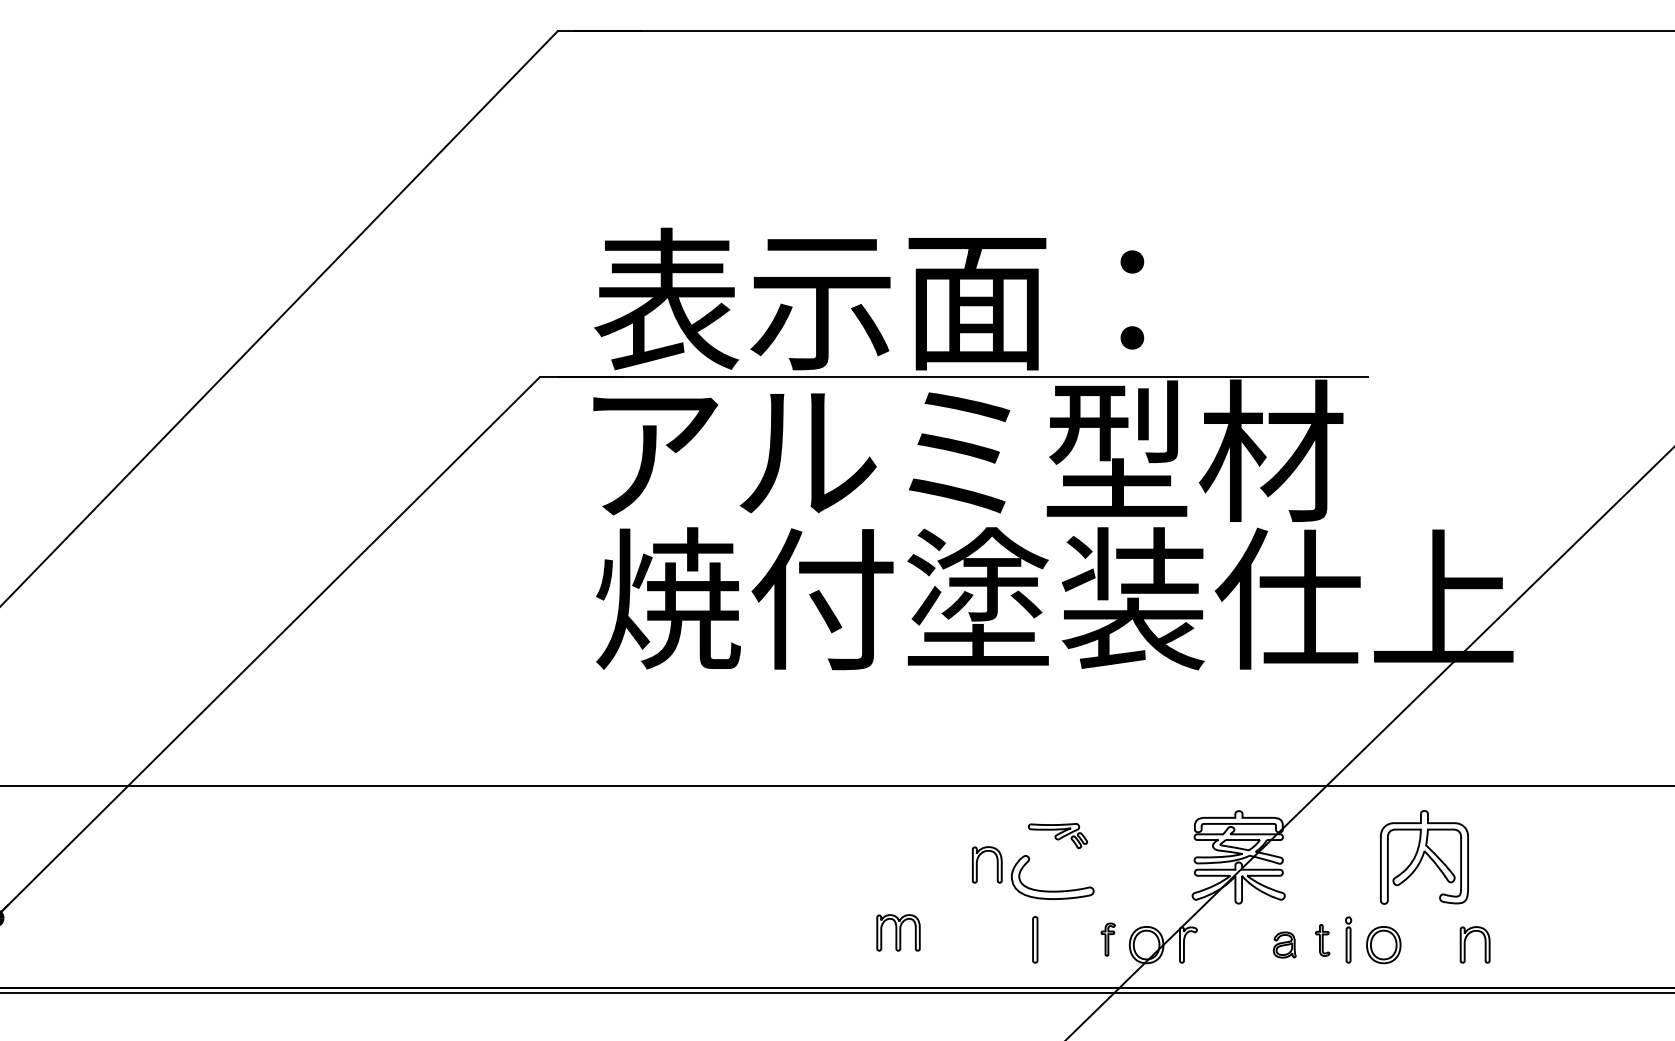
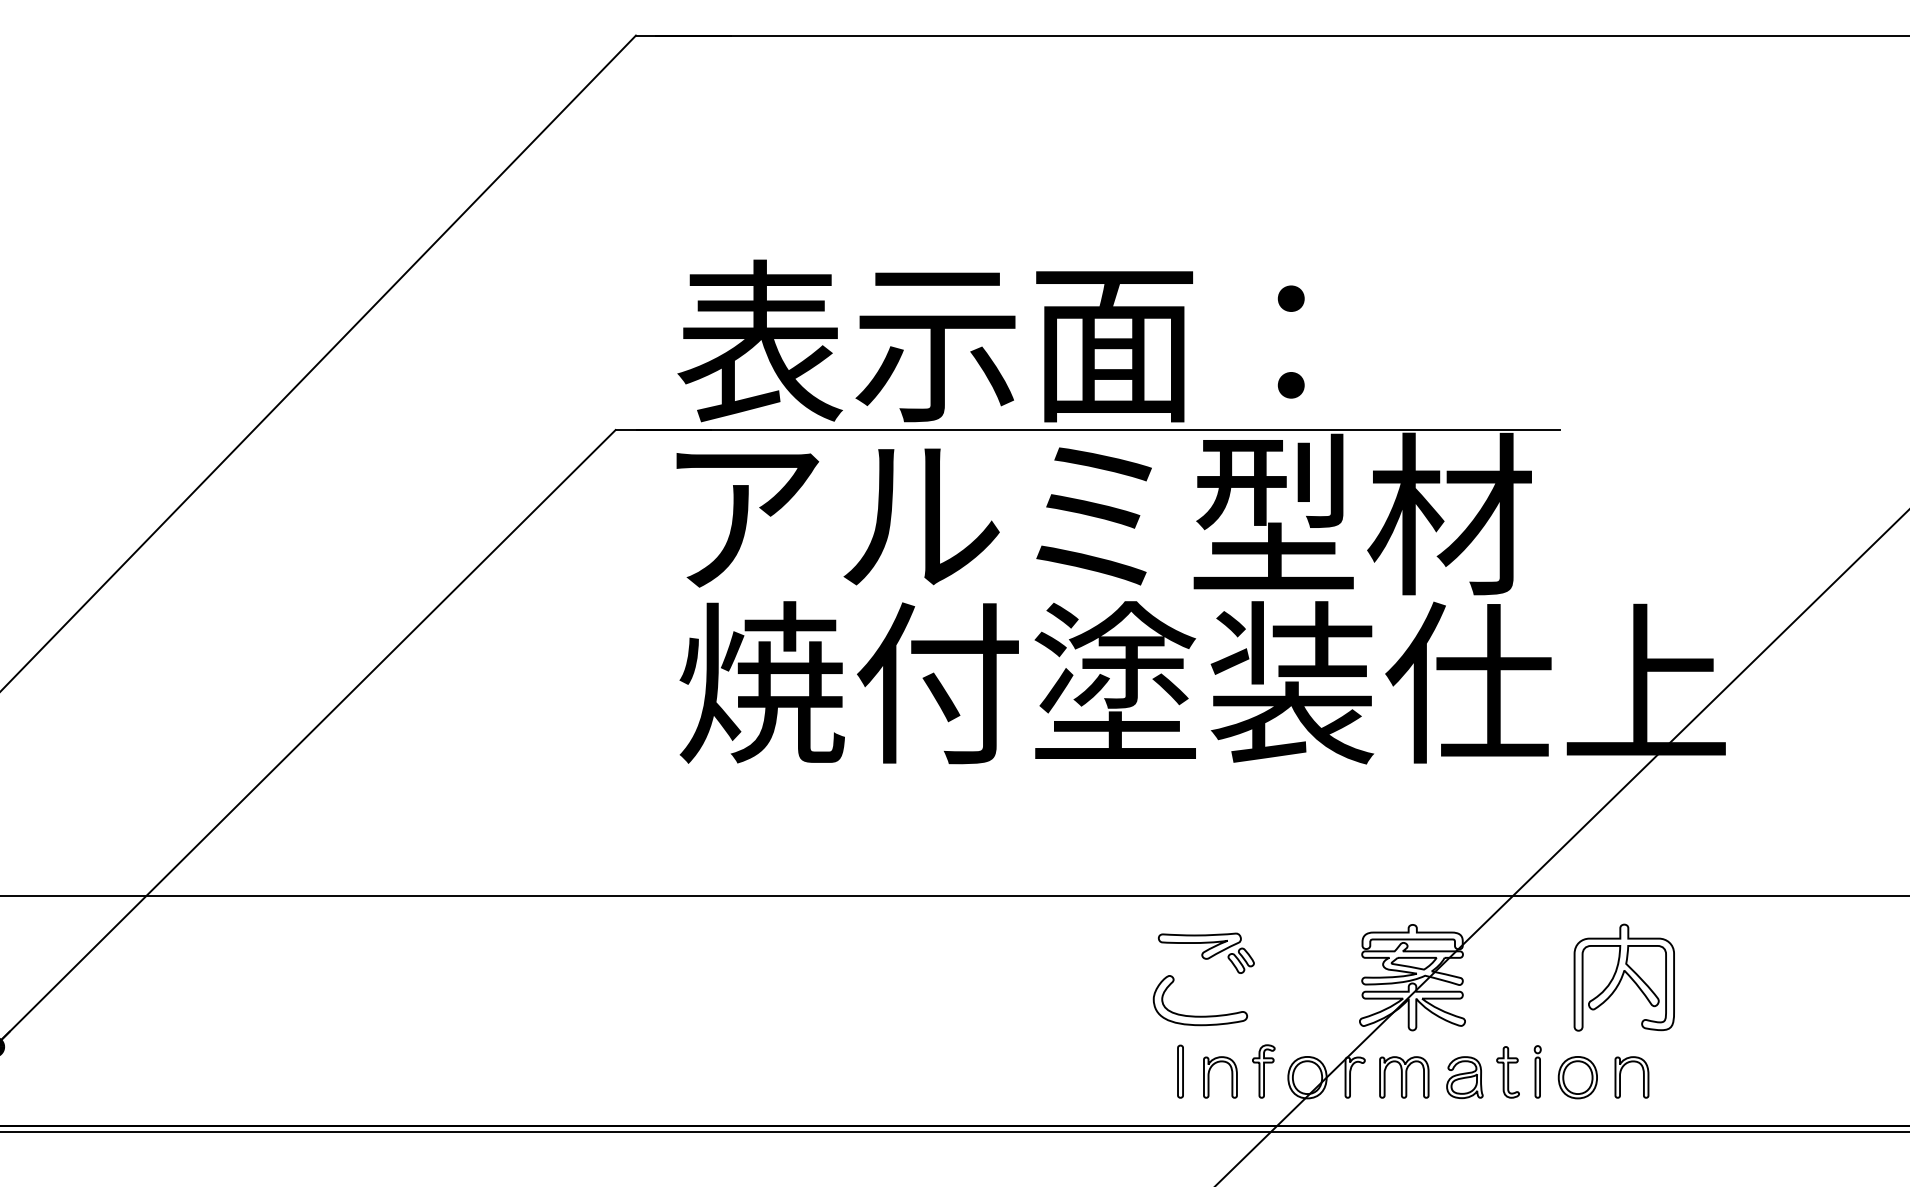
part: (1057, 835) -> (1205, 952), size x1.43
part: (996, 864) -> (1230, 1076), moved
part: (898, 932) -> (1404, 1076), moved
part: (1107, 939) -> (1262, 1071), size x1.43
part: (1322, 940) -> (1508, 1072), size x1.43
part: (1284, 944) -> (1464, 1076), size x1.43
part: (1465, 944) -> (1620, 1076), moved

